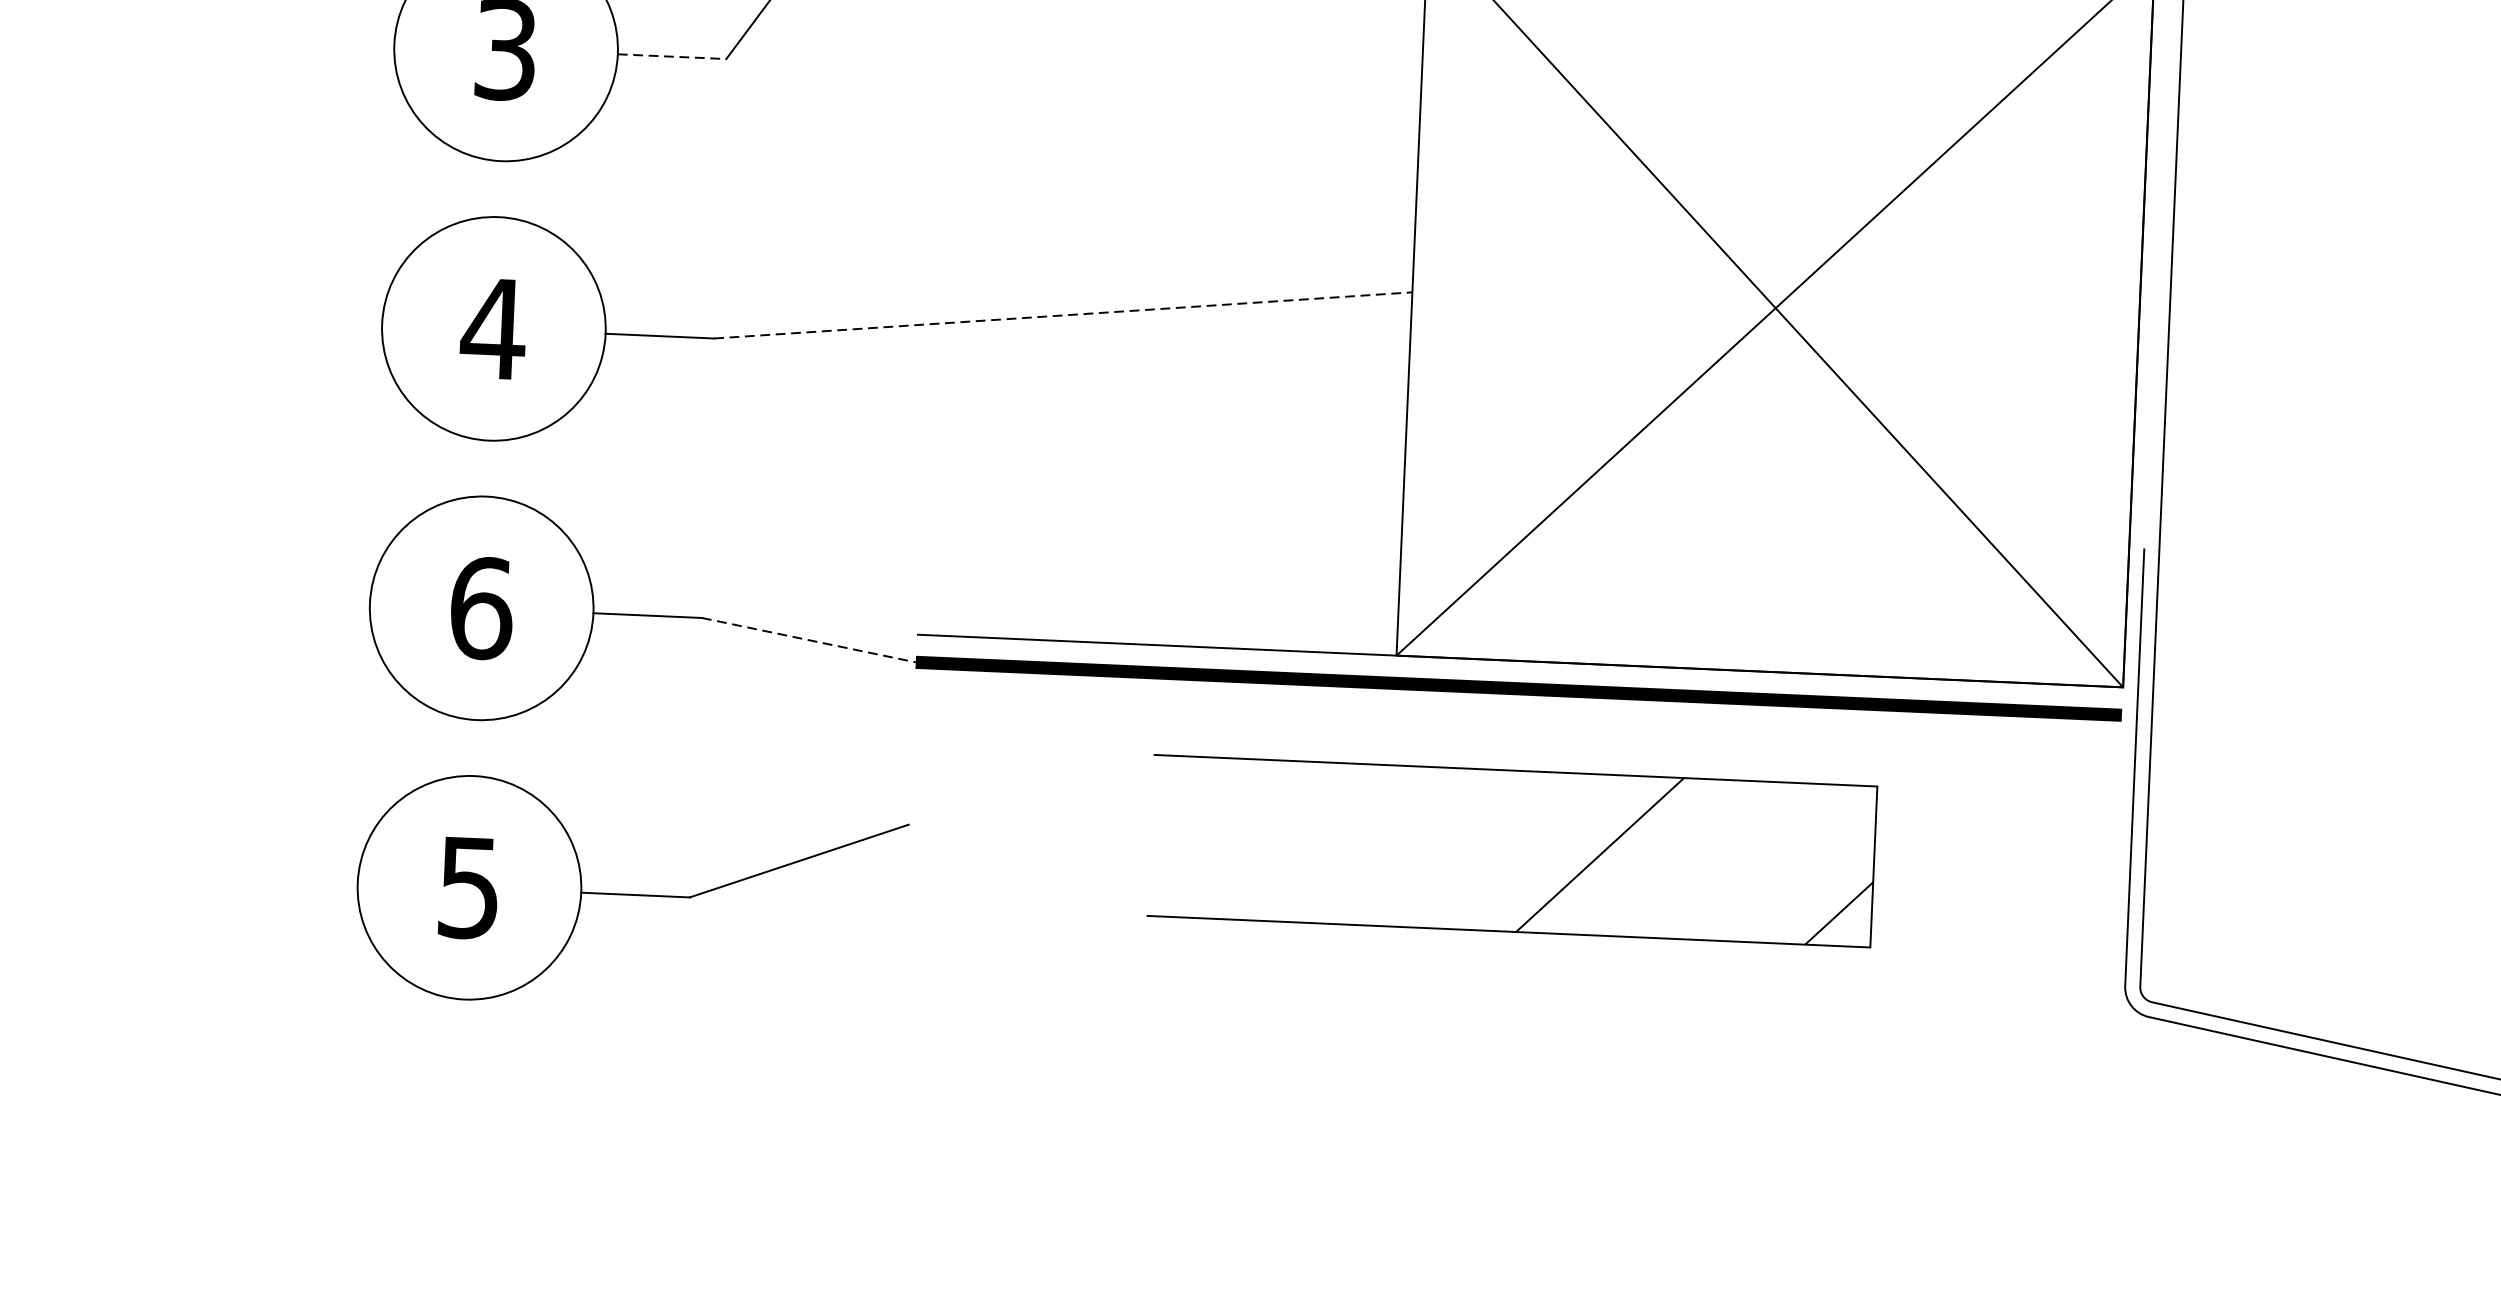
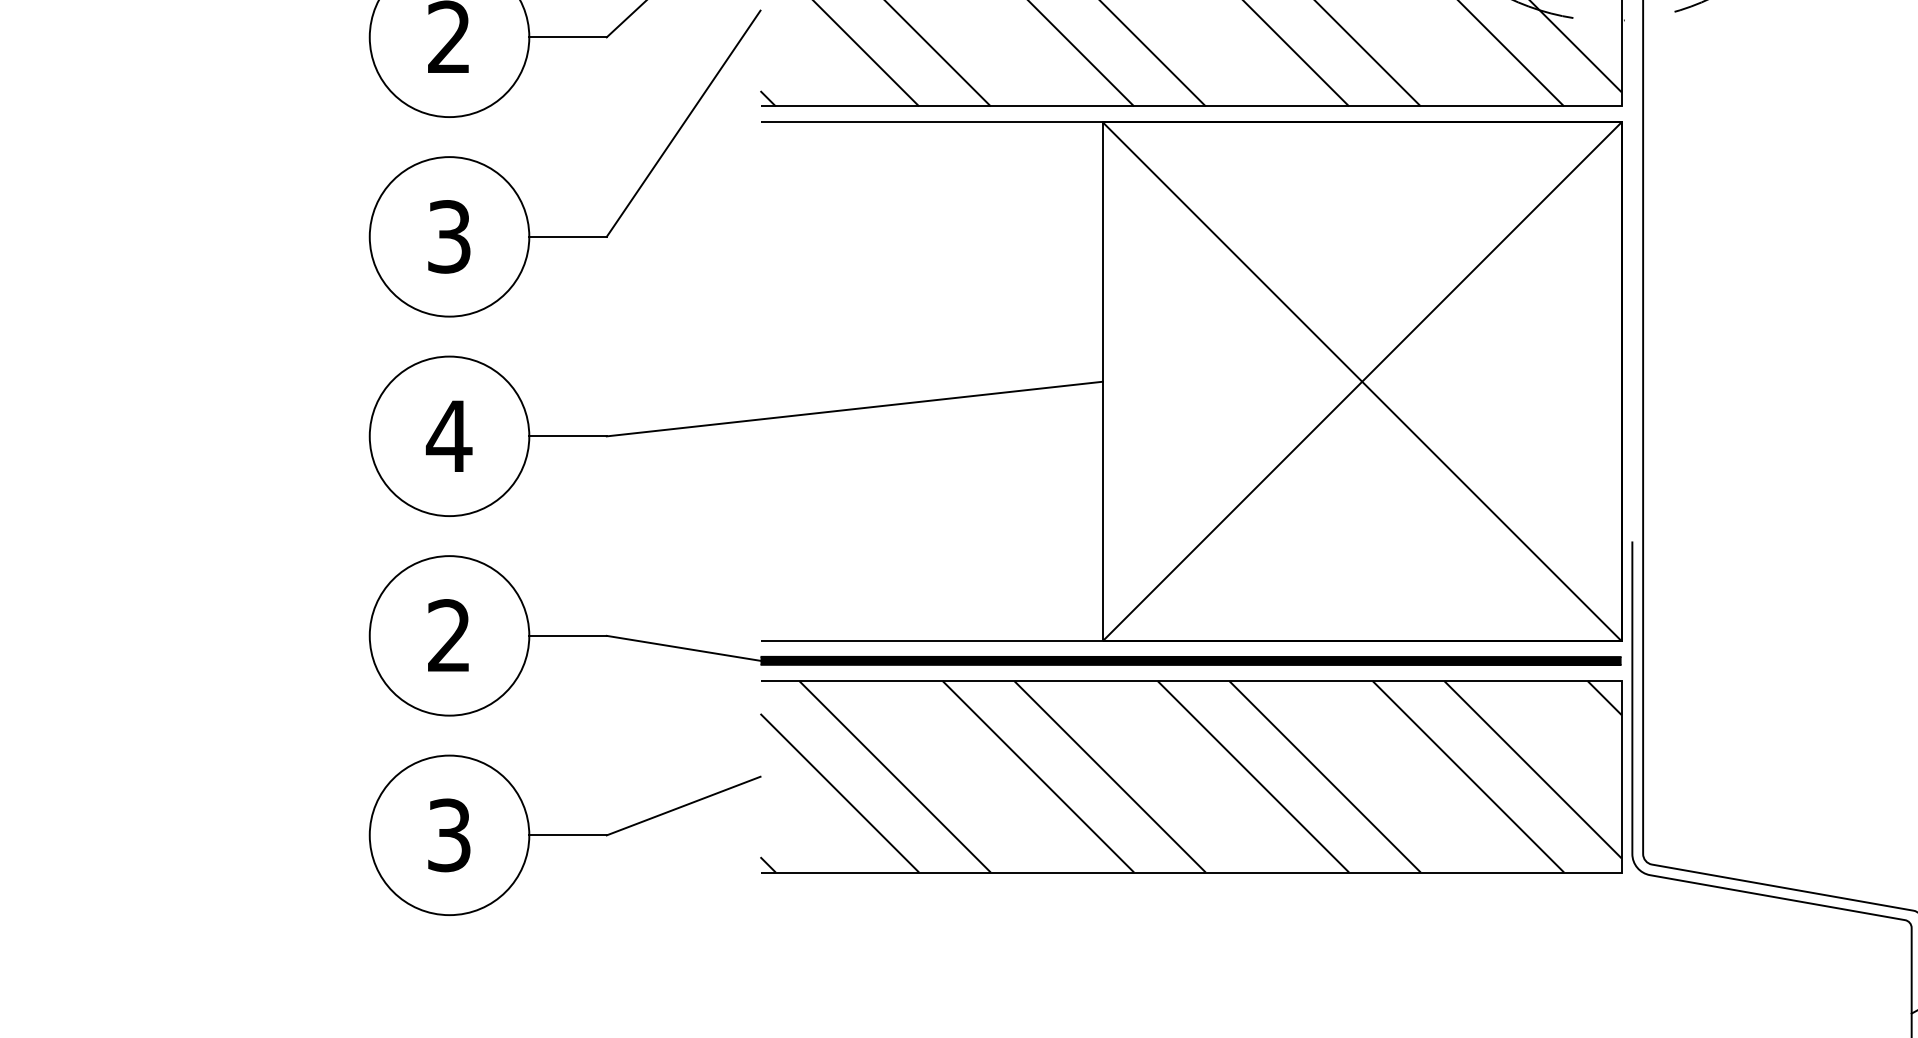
line: (672, 56) -> (568, 236), dashed -> solid
line: (1062, 316) -> (854, 409), dashed -> solid
text: (481, 607) -> (449, 635), 6 -> 2
line: (808, 640) -> (683, 648), dashed -> solid
part: (1512, 850) -> (1191, 776), size x1.67
text: (469, 886) -> (449, 834), 5 -> 3

